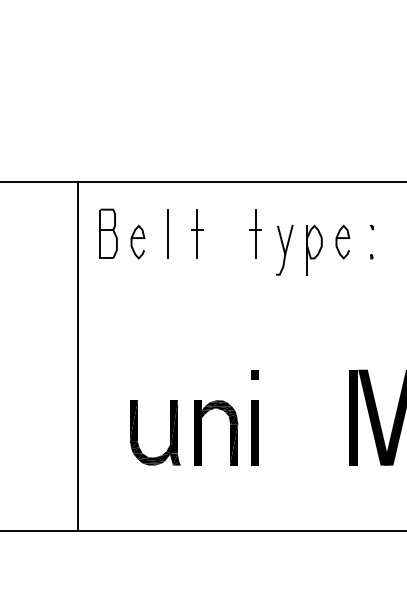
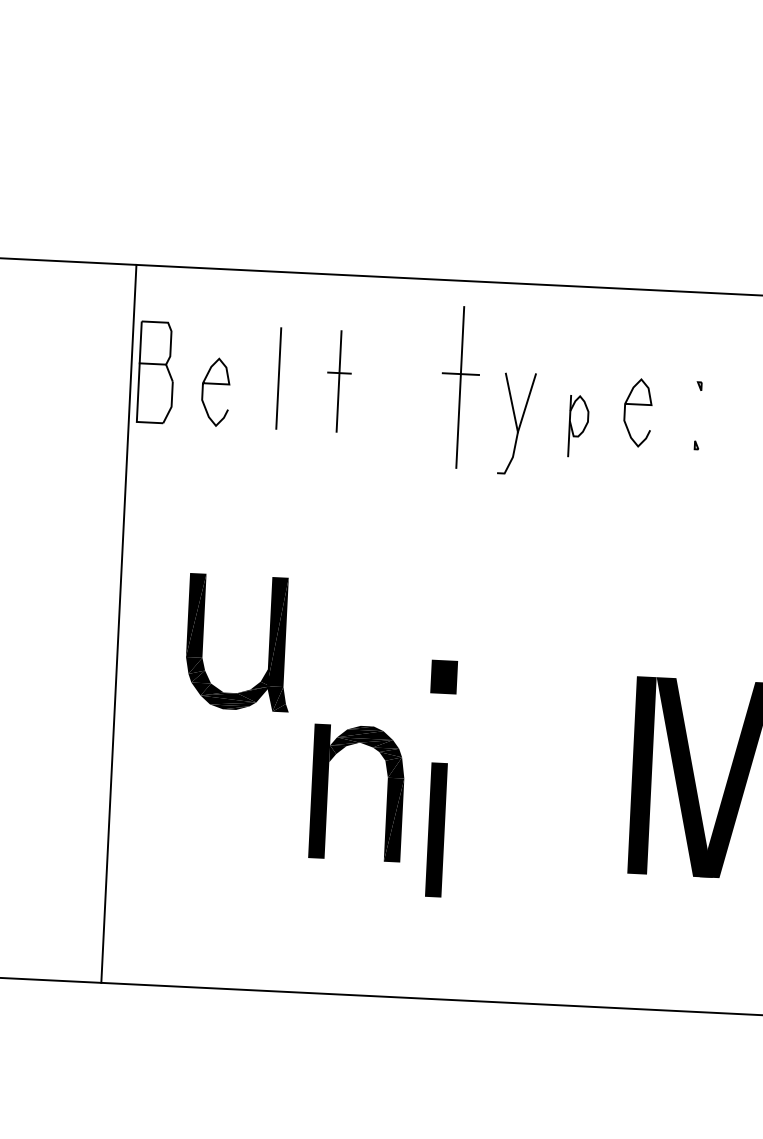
part: (255, 233) -> (458, 386), size x1.6
part: (314, 249) -> (578, 425), size x0.6
line: (77, 356) -> (118, 623), moved
part: (254, 374) -> (442, 676), size x1.6
part: (170, 432) -> (270, 643), moved
part: (254, 432) -> (435, 828), moved

